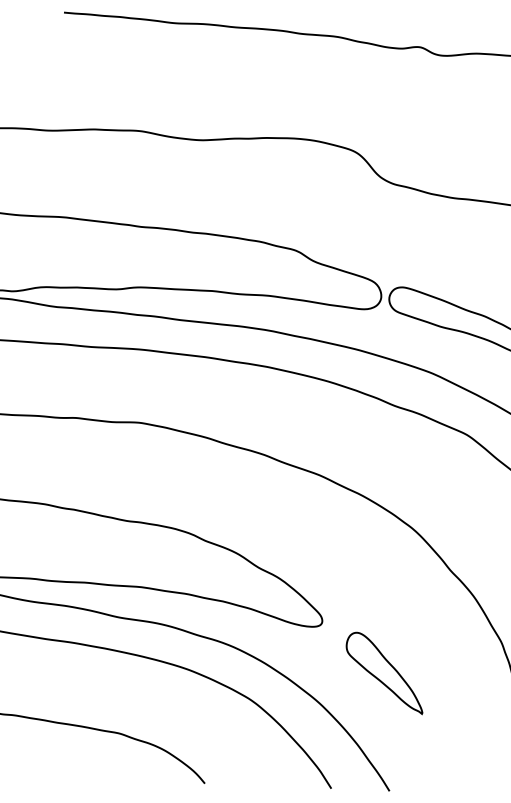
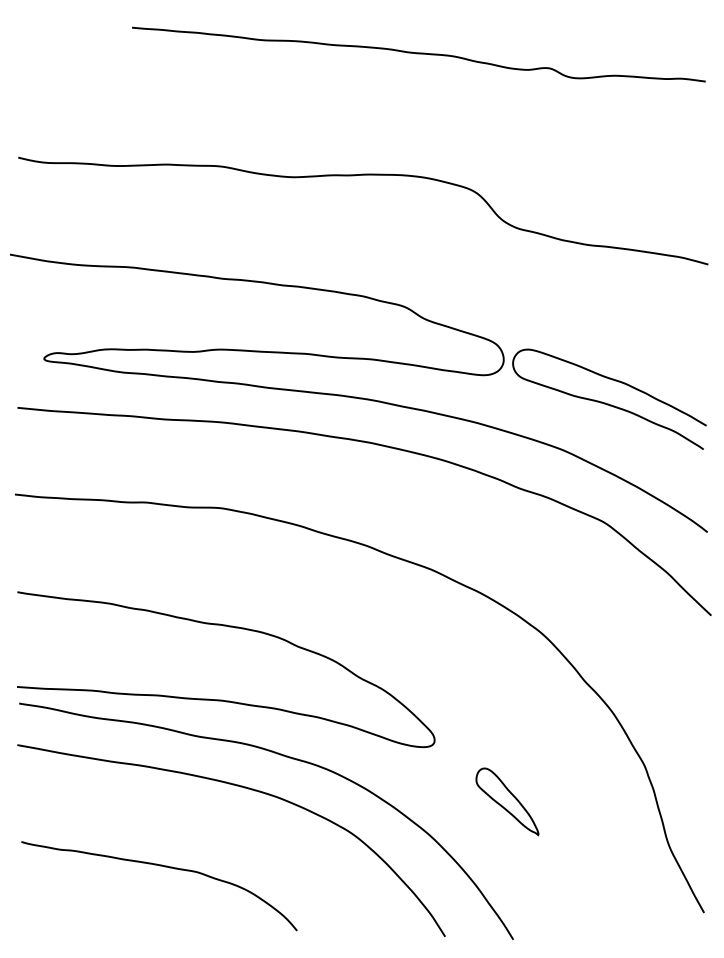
part: (384, 673) -> (507, 801), size x0.7

